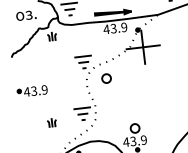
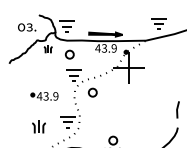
part: (76, 39) -> (69, 54), added
part: (32, 91) -> (44, 96), moved
part: (51, 122) -> (38, 126), size x1.6

